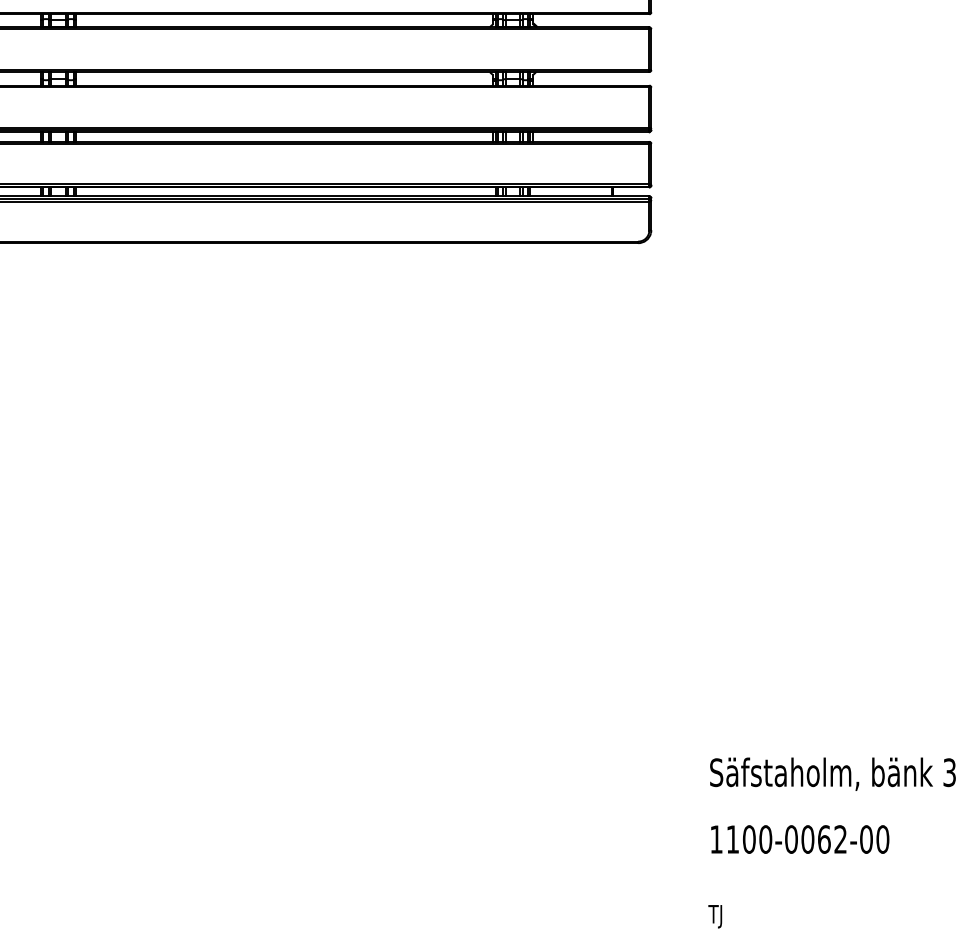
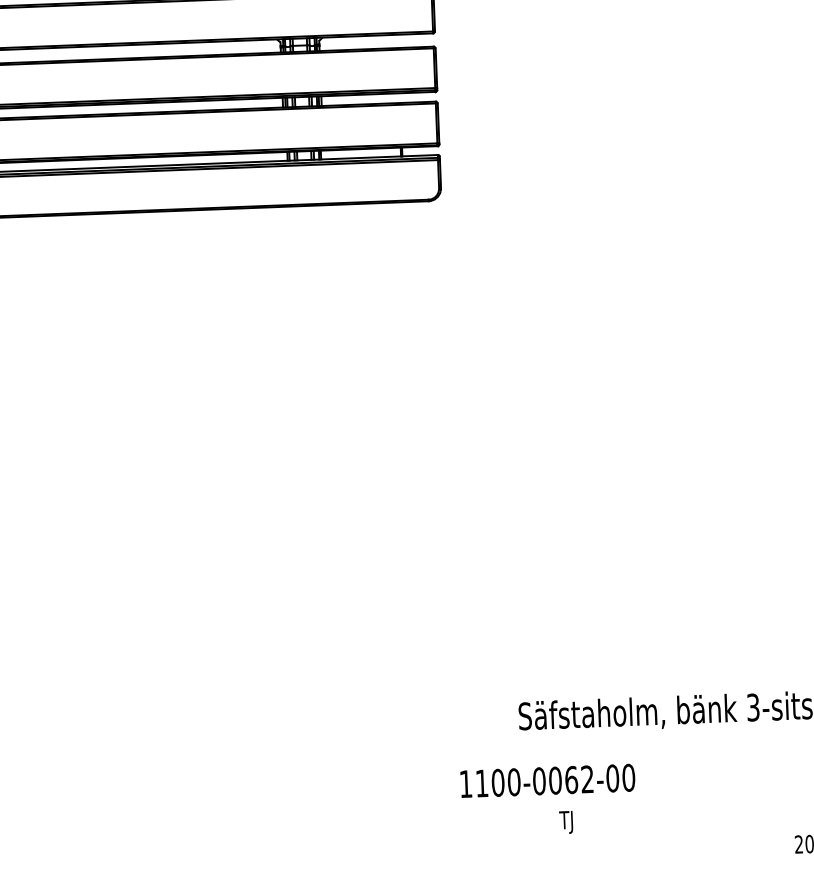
text: (800, 839) -> (548, 780), moved
text: (715, 916) -> (566, 822), moved

